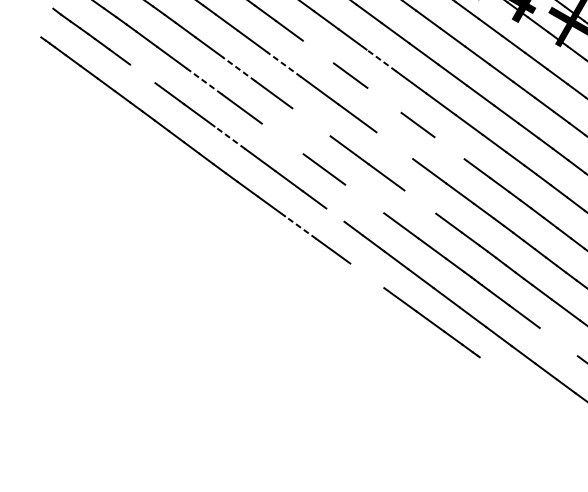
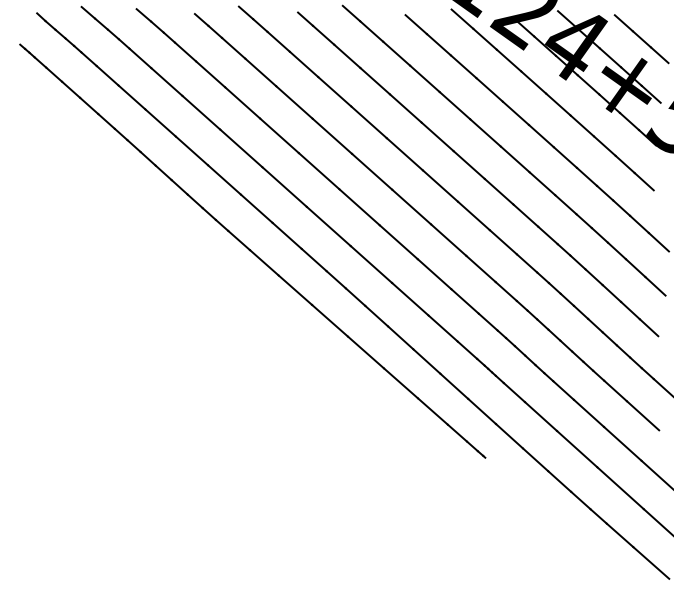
line: (318, 51) -> (334, 91), added
line: (381, 60) -> (405, 108), dashed -> solid
line: (284, 64) -> (294, 102), dashed -> solid
line: (239, 69) -> (242, 102), dashed -> solid
line: (142, 73) -> (131, 97), added
line: (204, 81) -> (201, 112), dashed -> solid
line: (384, 100) -> (404, 154), added
line: (310, 122) -> (318, 171), added
line: (229, 137) -> (224, 179), dashed -> solid
line: (282, 138) -> (284, 186), added
line: (394, 145) -> (411, 206), added
line: (449, 147) -> (473, 215), added
line: (364, 198) -> (371, 264), added
line: (420, 202) -> (434, 274), added
line: (334, 214) -> (335, 279), added
line: (300, 226) -> (295, 289), dashed -> solid
line: (366, 275) -> (365, 352), added
line: (559, 341) -> (577, 448), added

